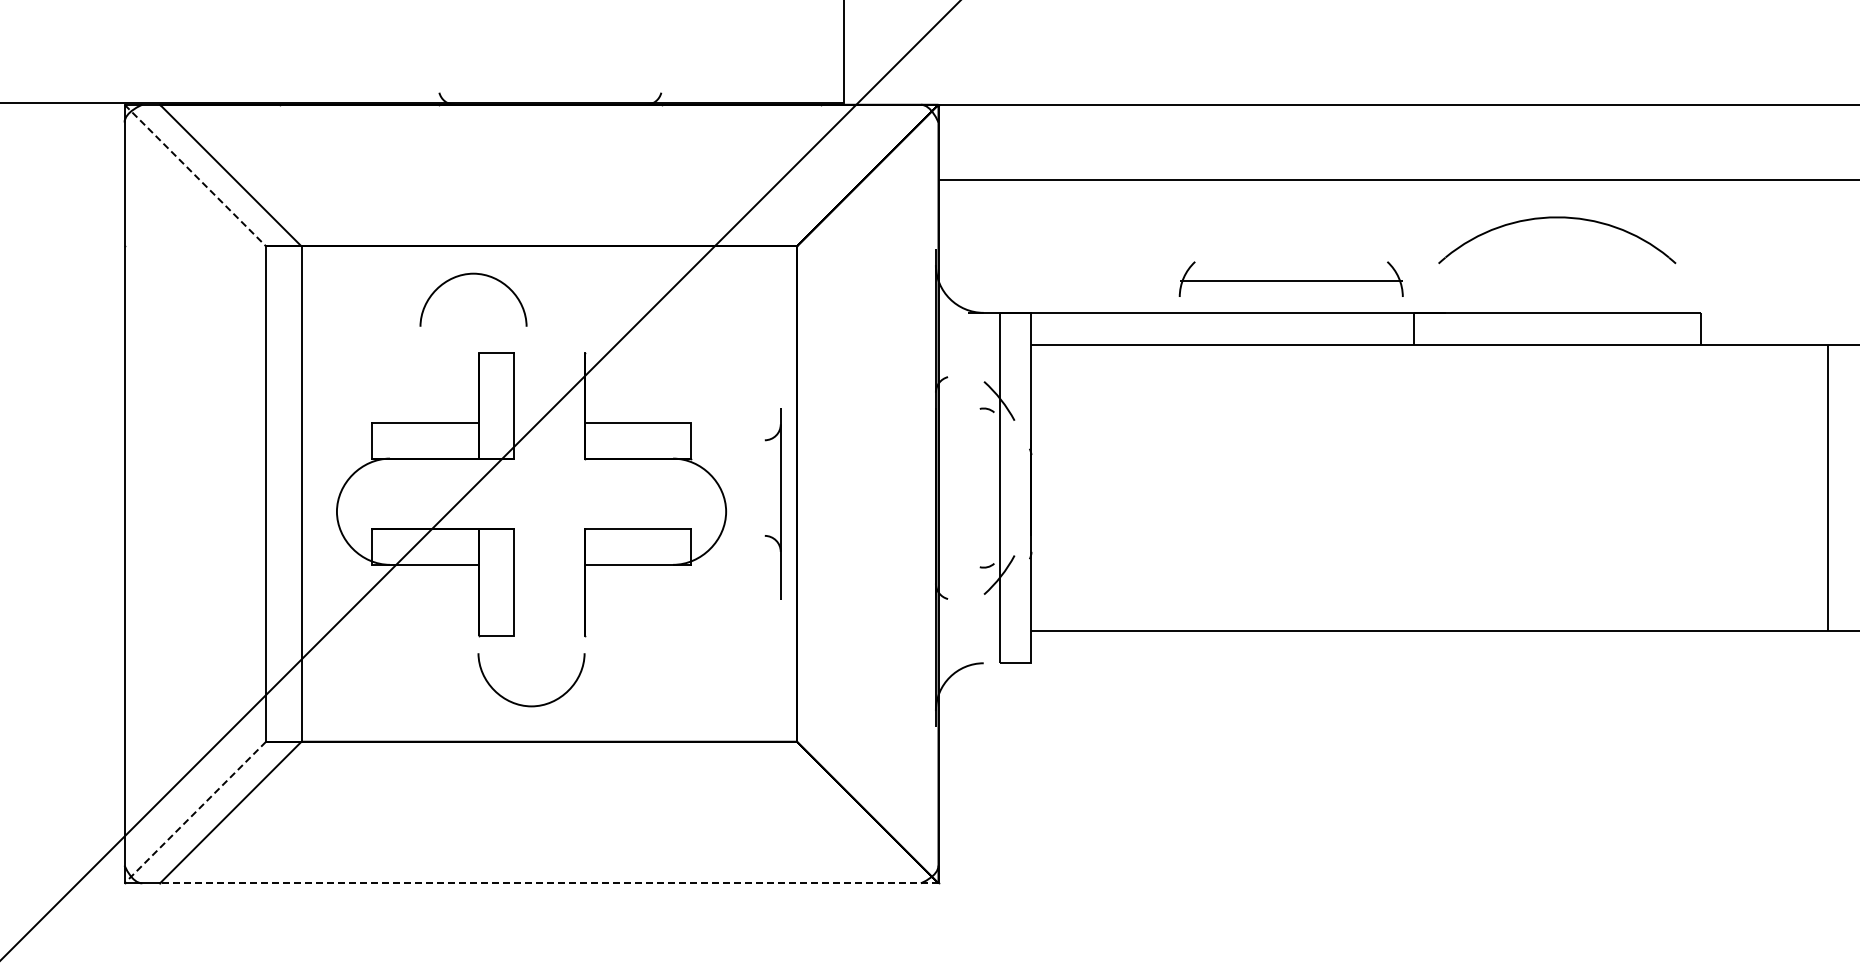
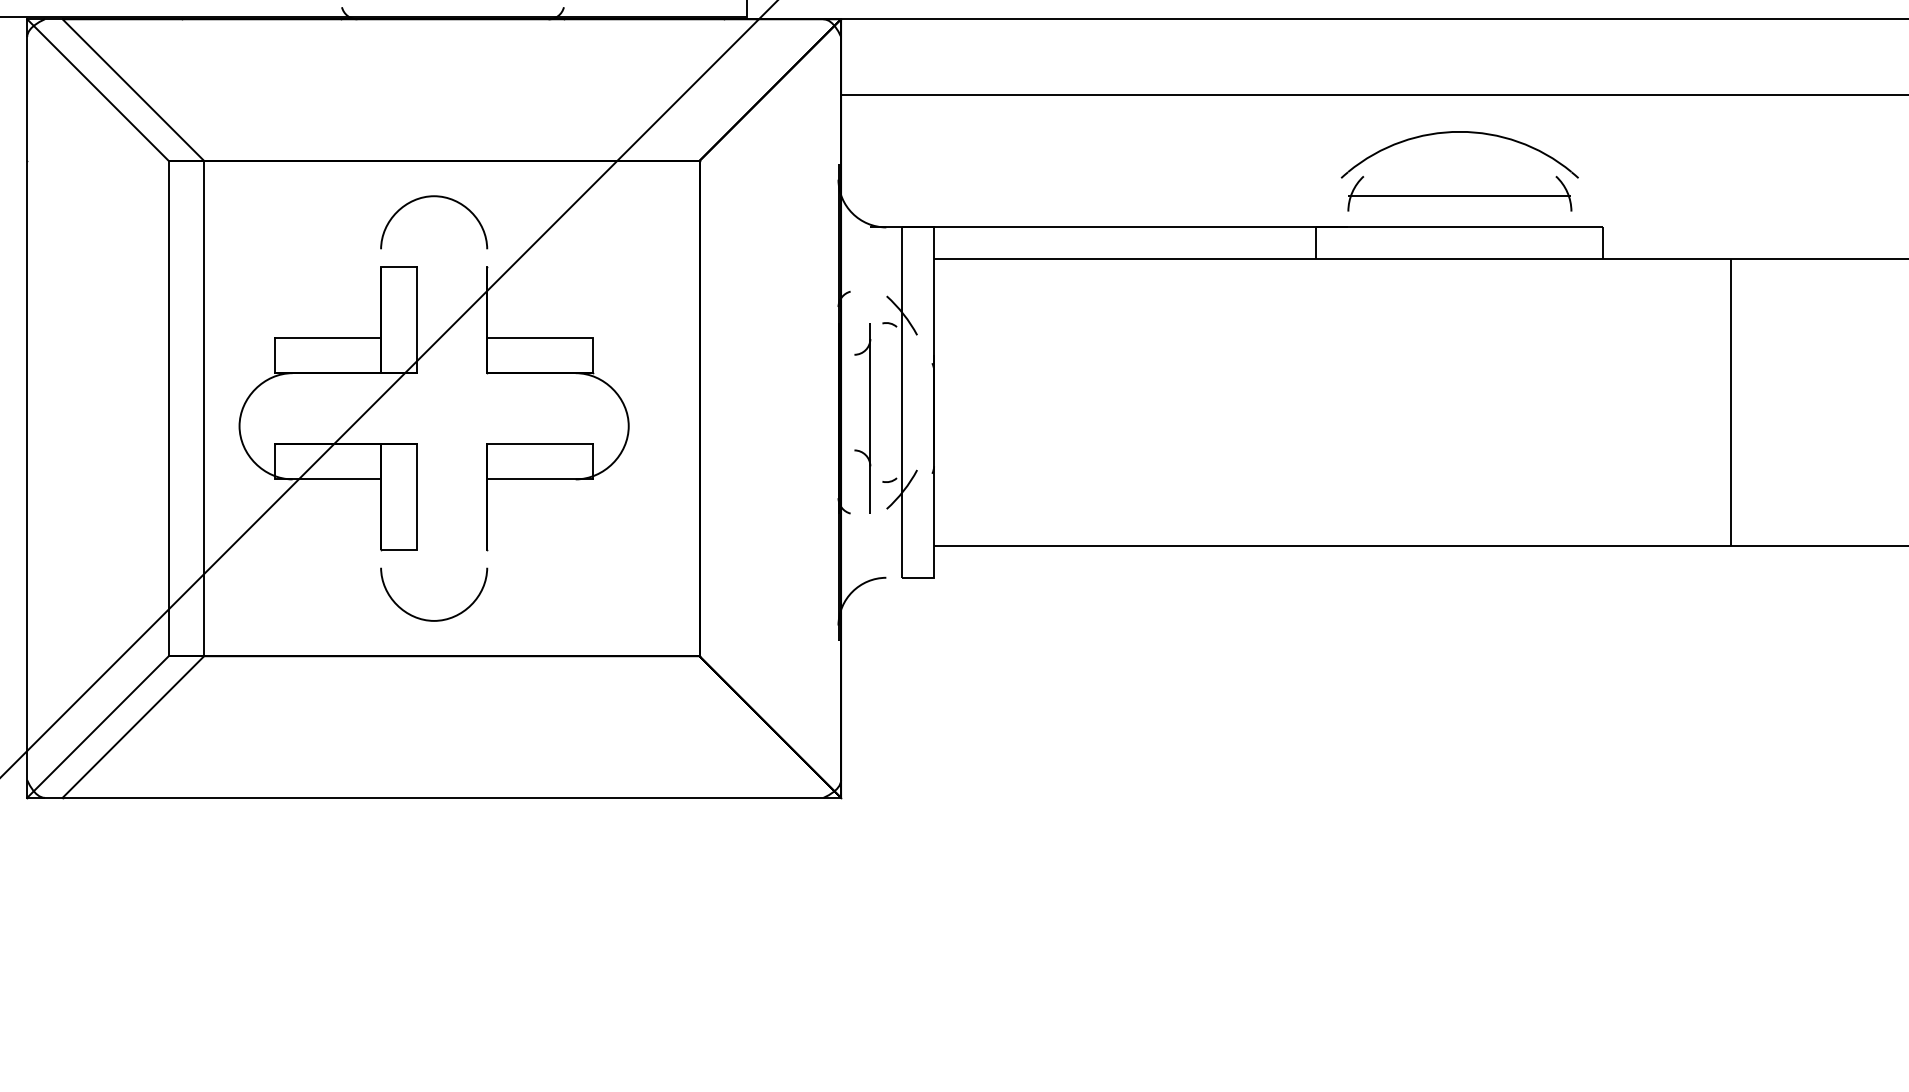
line: (195, 175) -> (98, 90), dashed -> solid
curve: (473, 274) -> (434, 197), moved
part: (1290, 278) -> (1459, 193), moved
part: (779, 503) -> (869, 418), moved
line: (194, 812) -> (97, 727), dashed -> solid
line: (548, 882) -> (451, 797), dashed -> solid

